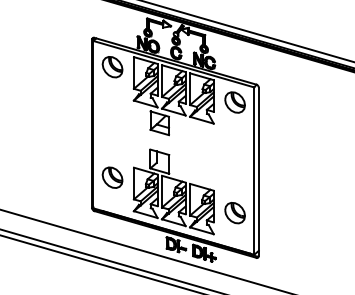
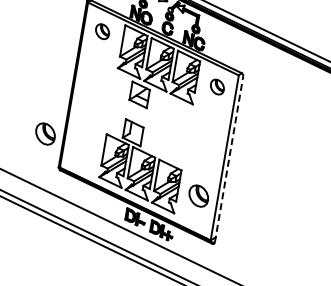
part: (112, 67) -> (102, 31), size x0.7
part: (234, 102) -> (216, 86), size x0.7
line: (258, 171) -> (228, 159), solid -> dashed
part: (112, 177) -> (45, 133), moved

